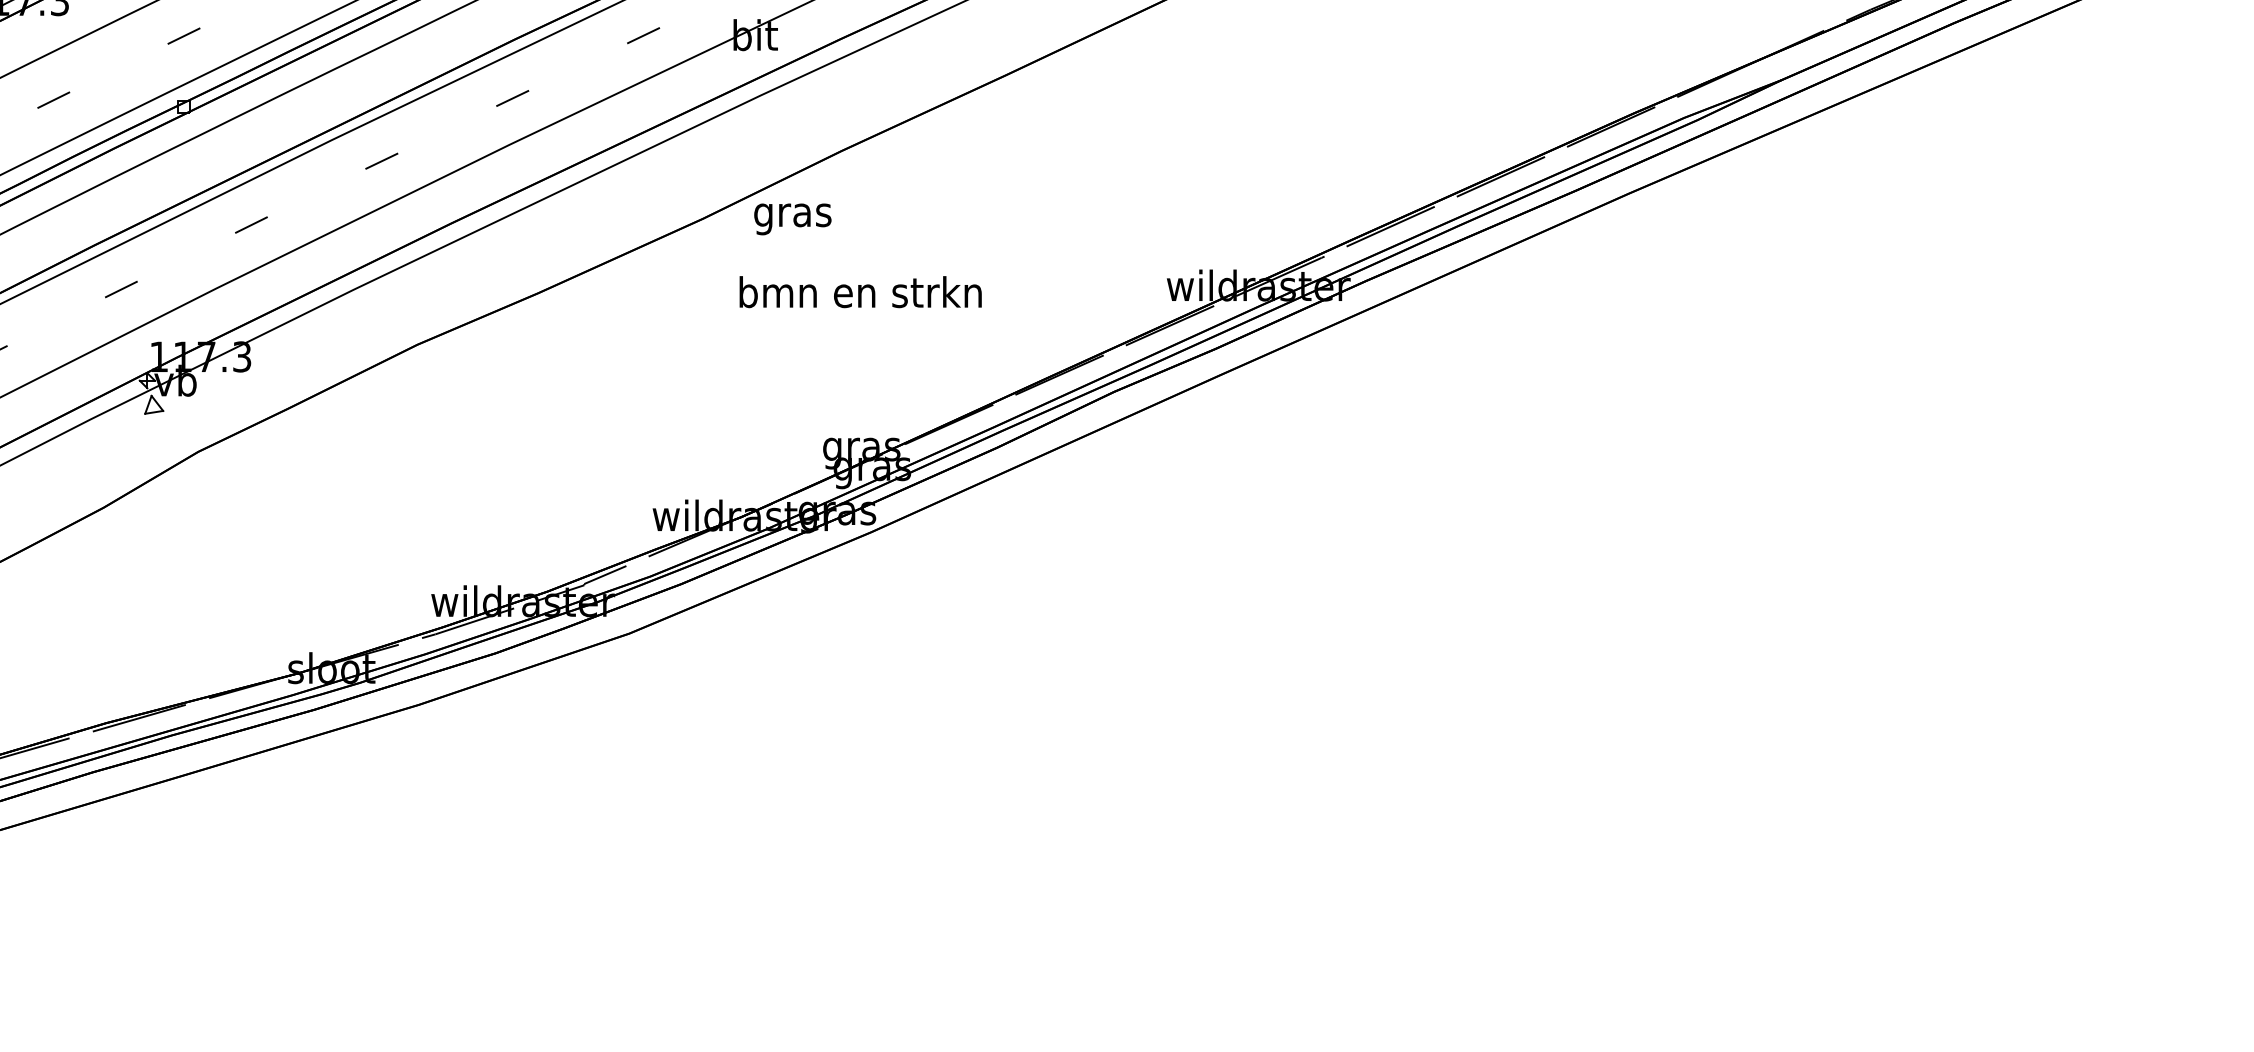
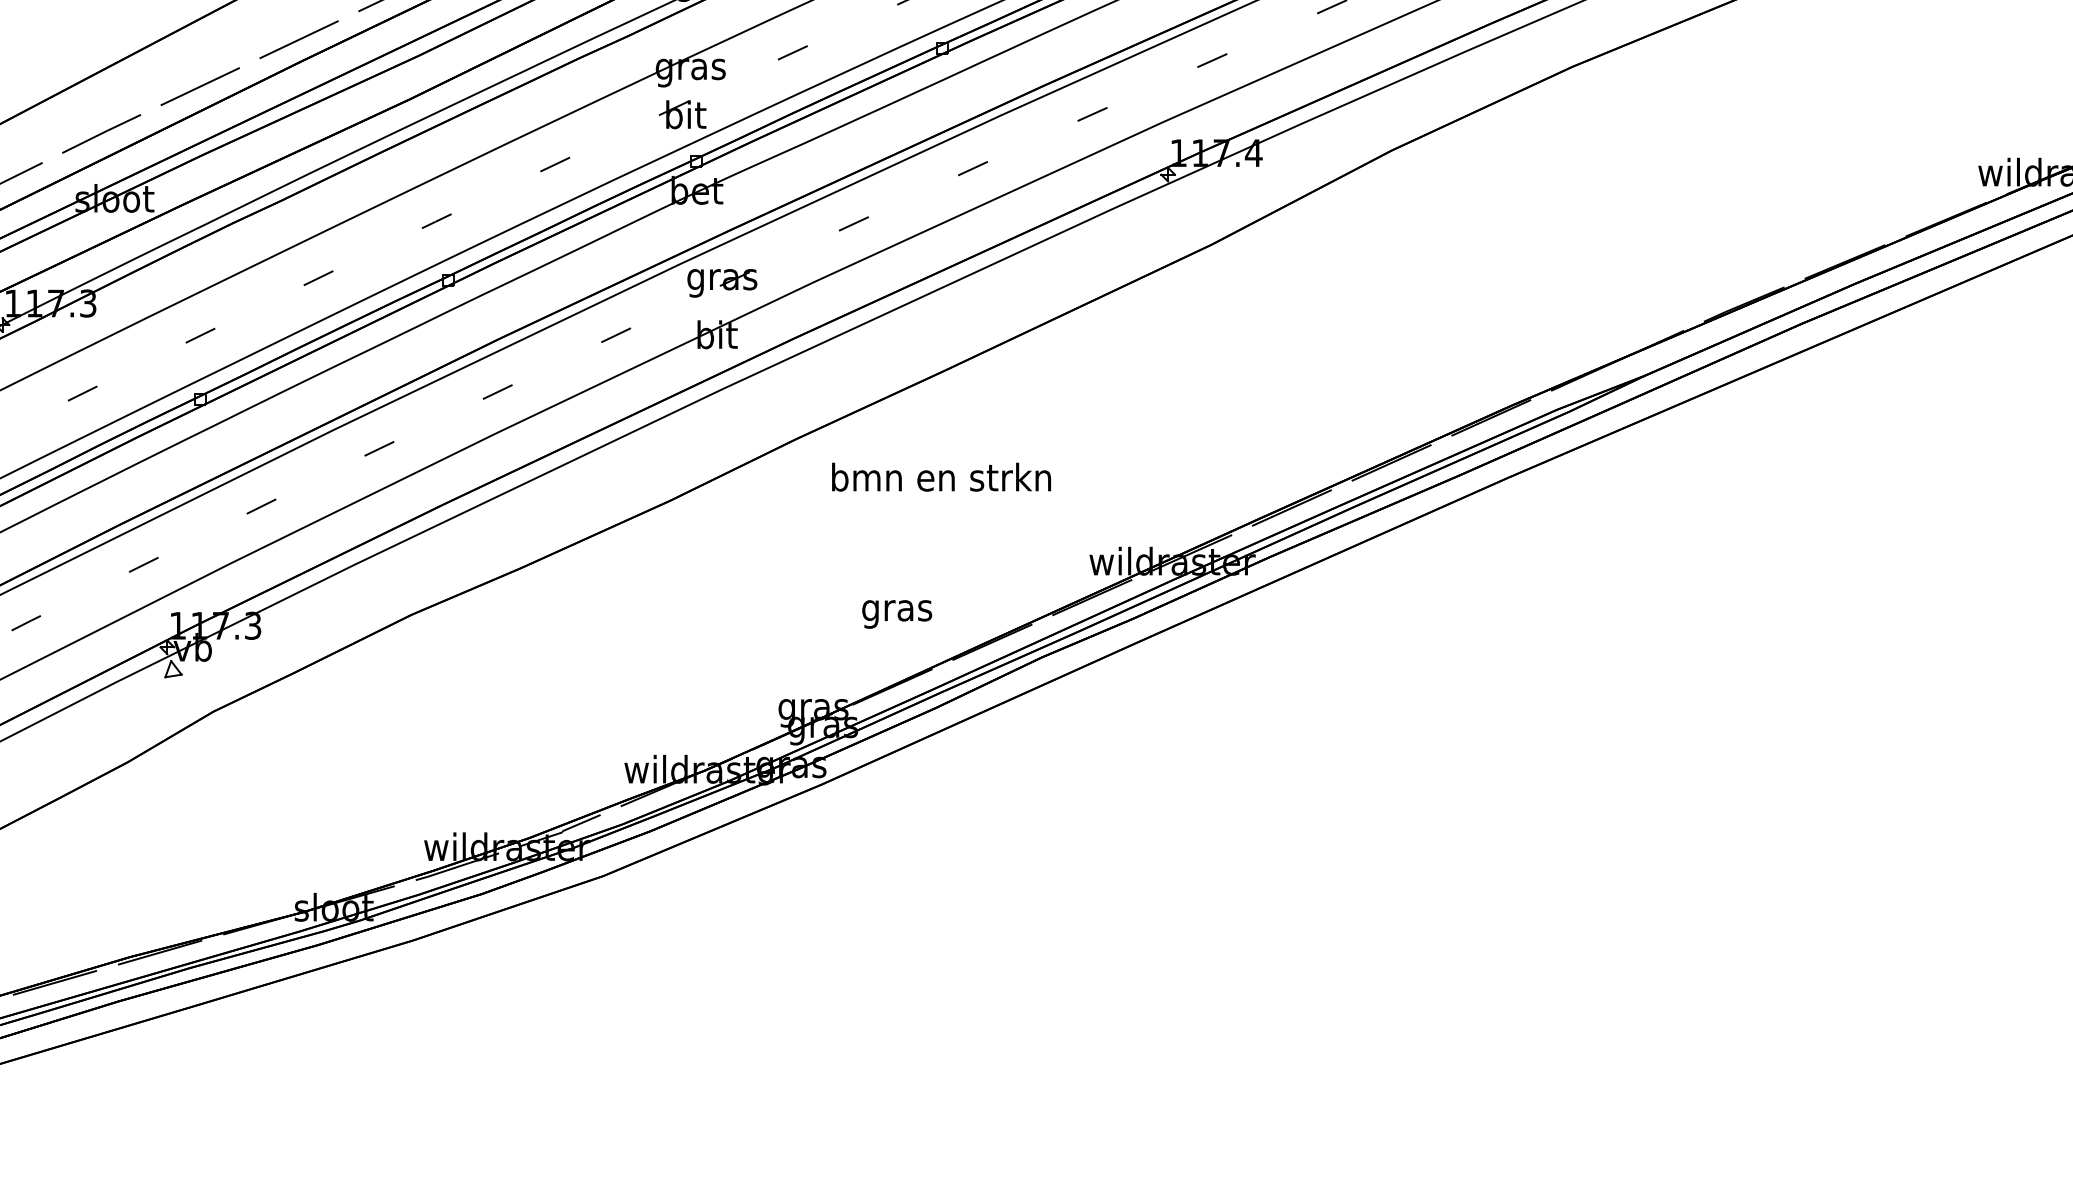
text: (793, 219) -> (897, 614), moved
text: (860, 291) -> (941, 476), moved

